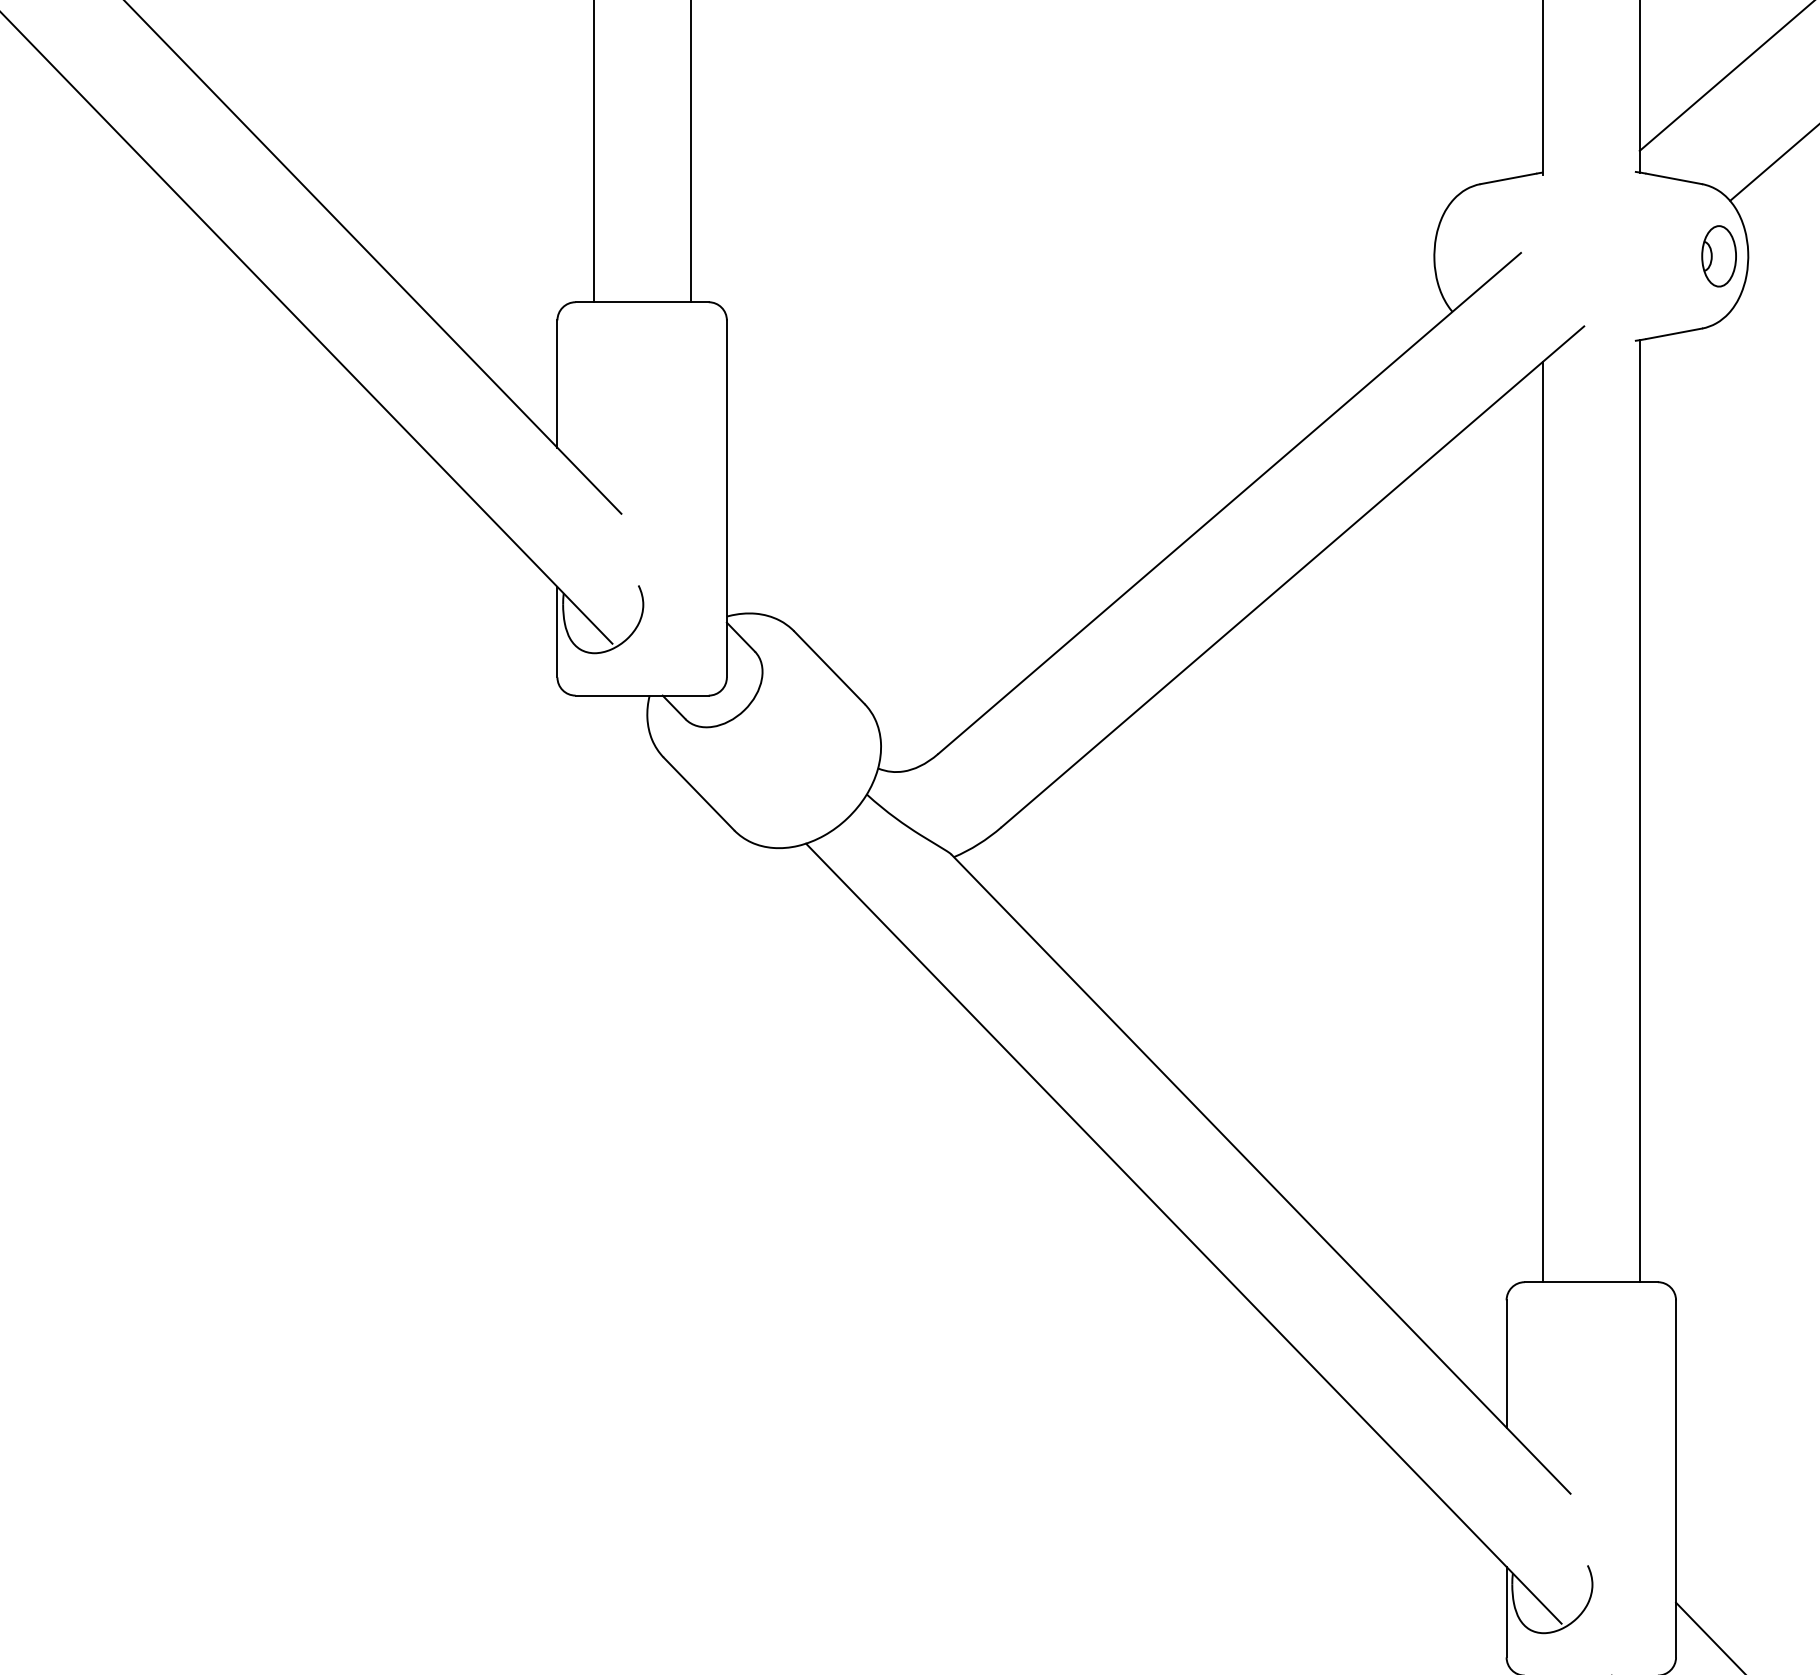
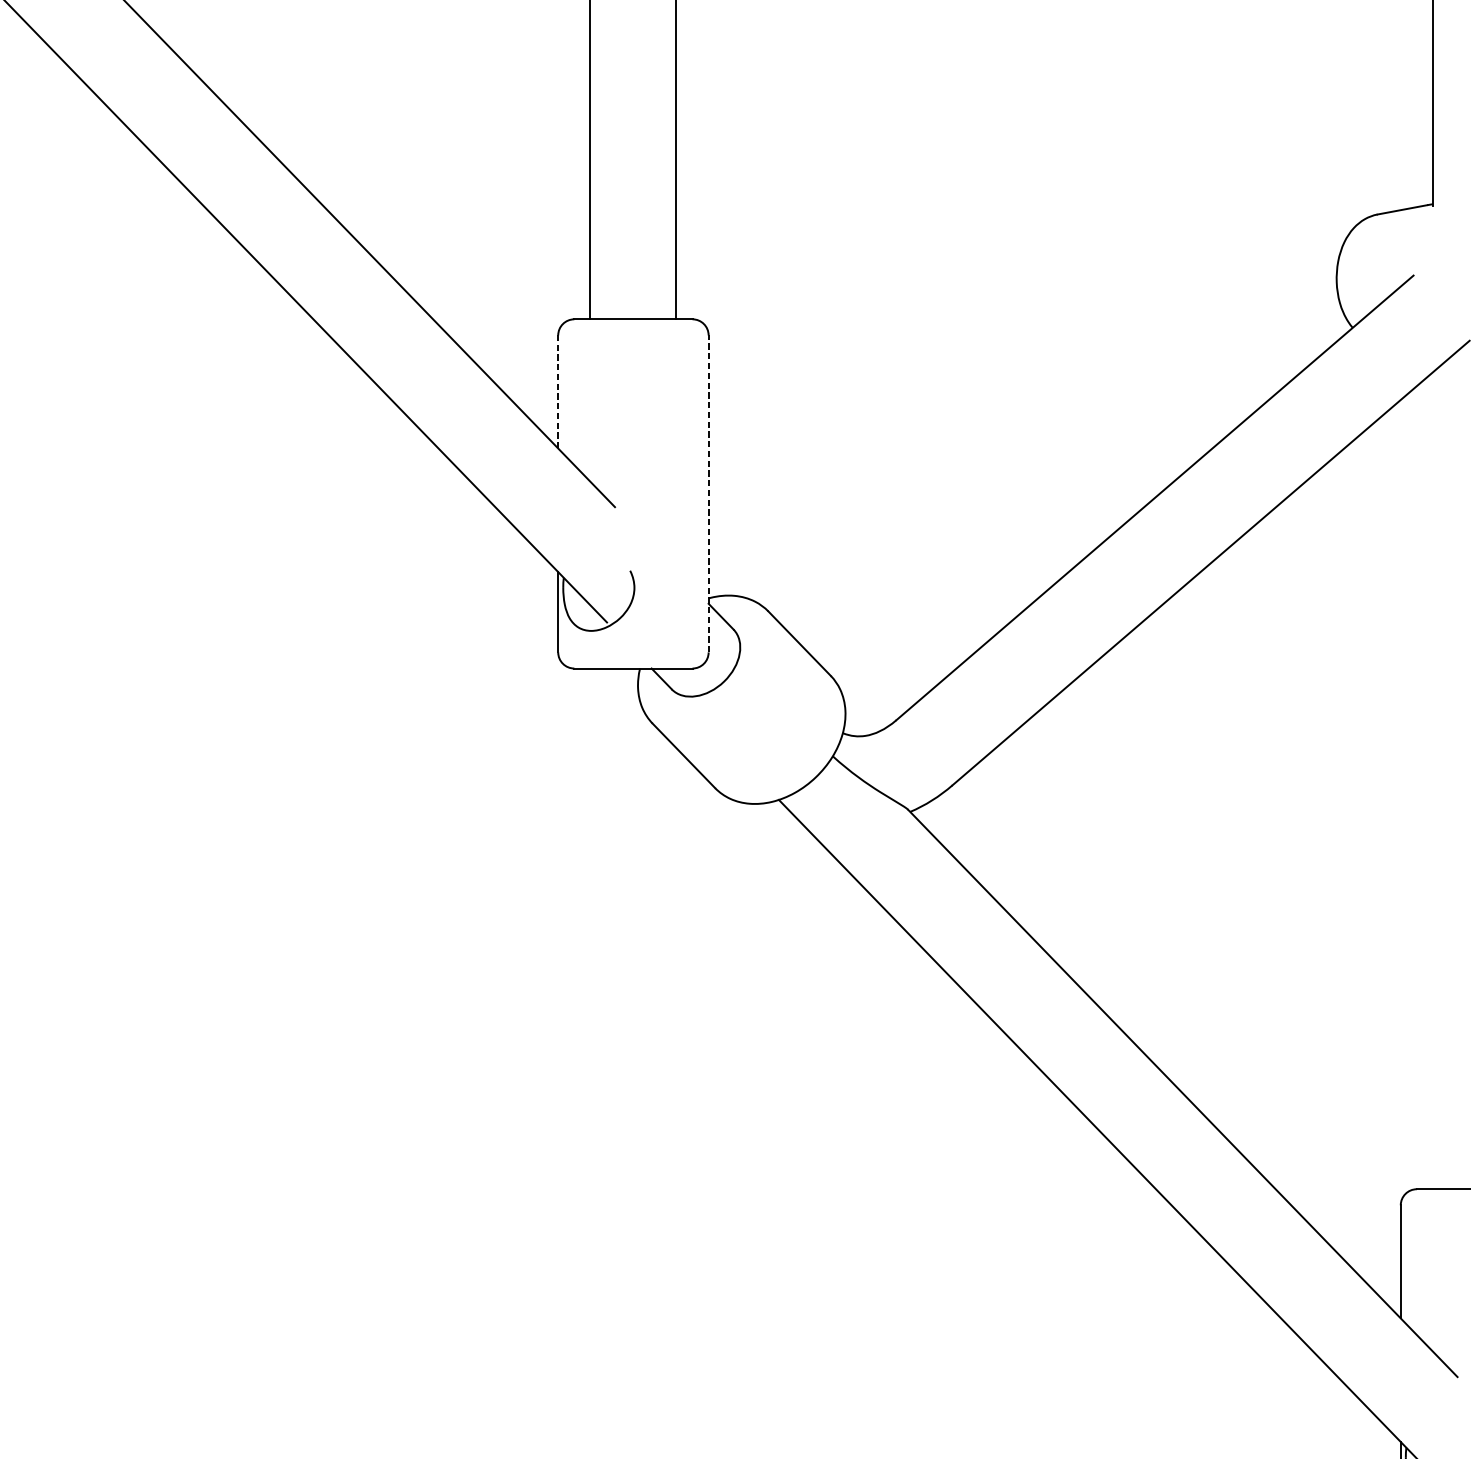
line: (557, 384) -> (558, 392), solid -> dashed
line: (726, 498) -> (708, 493), solid -> dashed
line: (1542, 821) -> (1432, 780), removed

